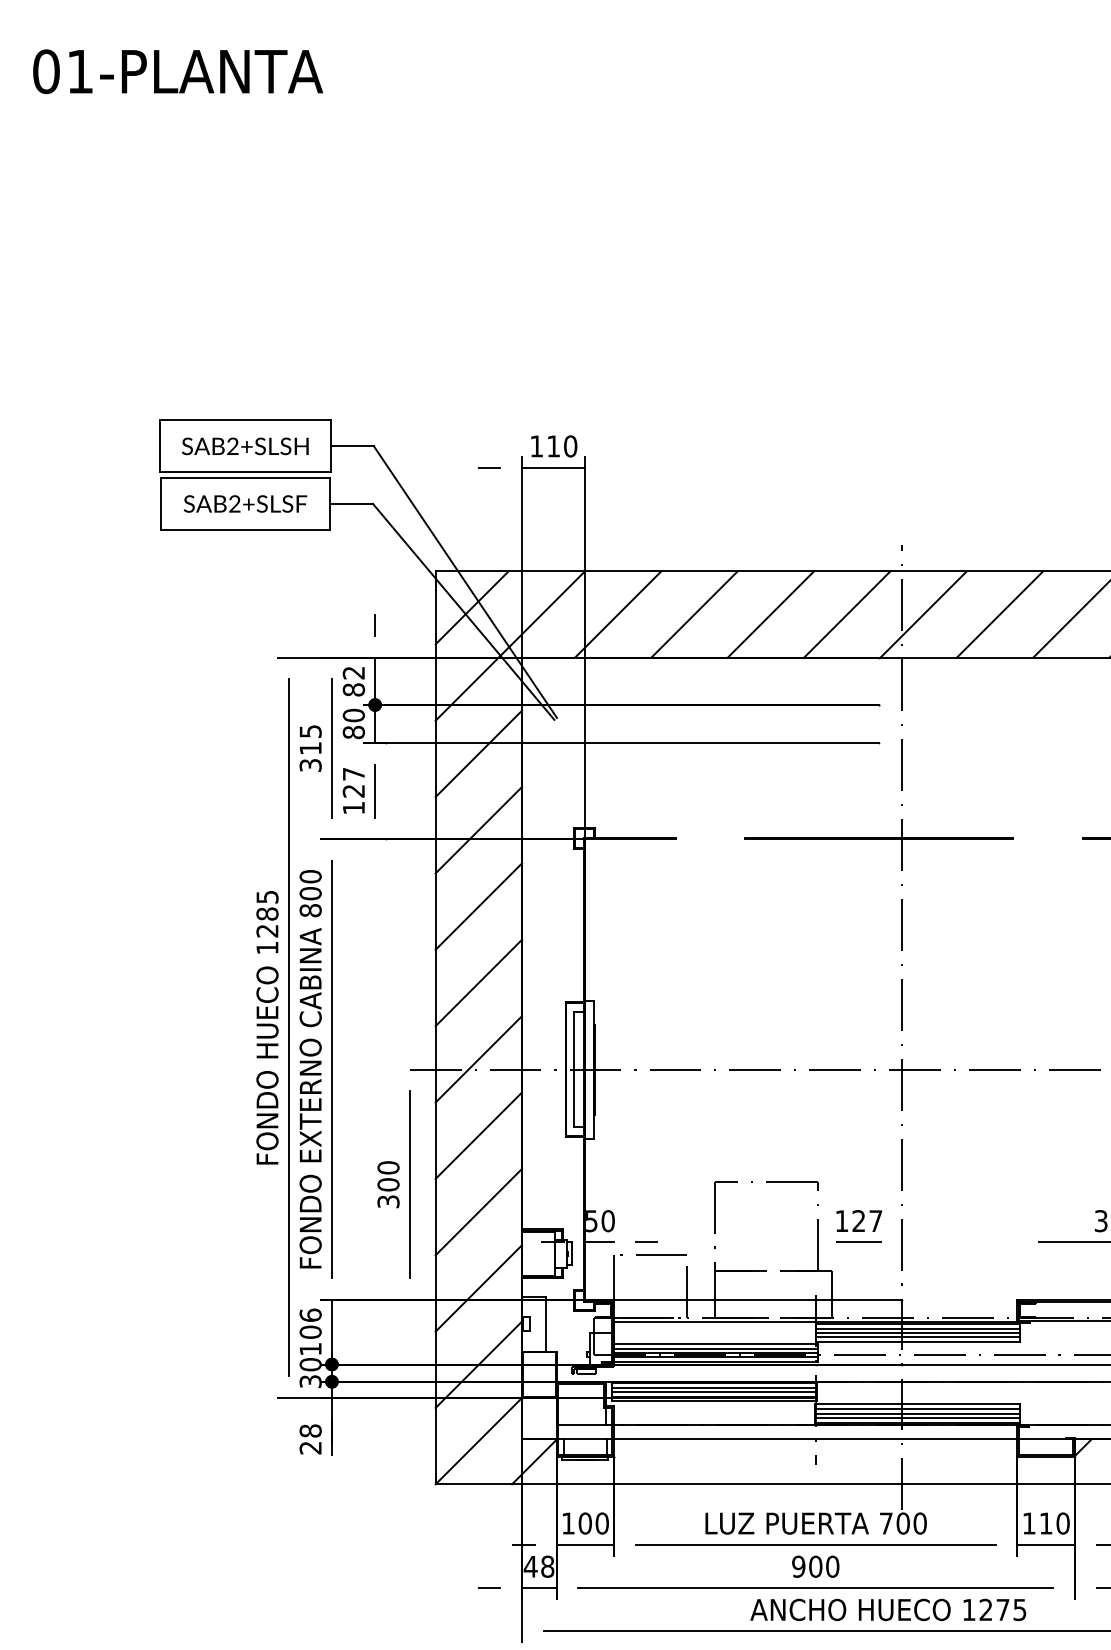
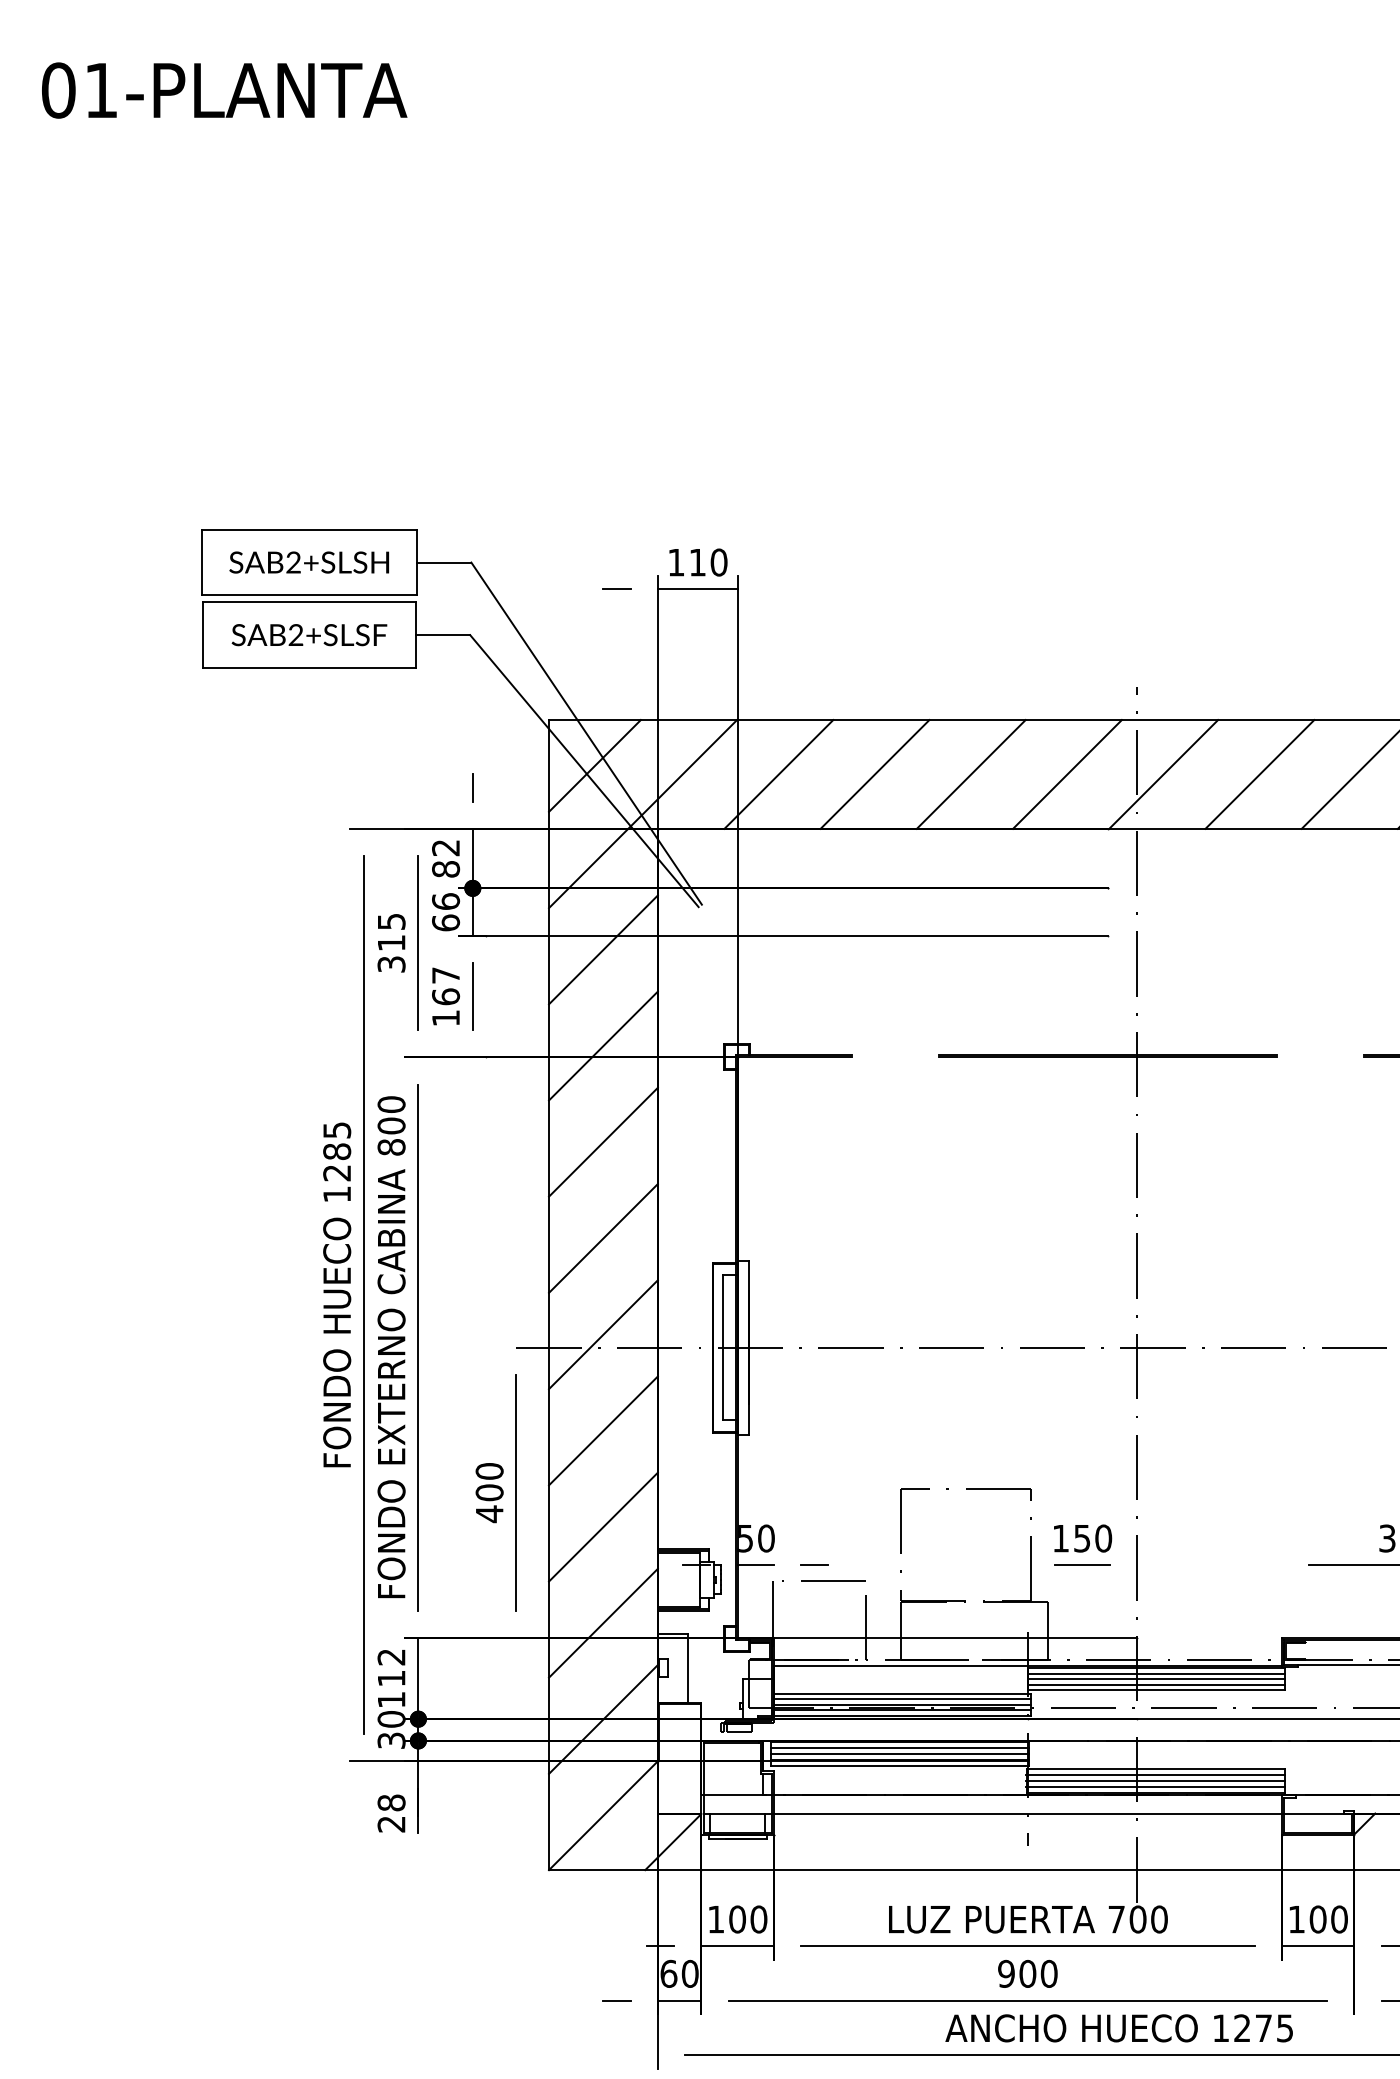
text: (353, 724) -> (445, 912), 80 -> 66
text: (354, 790) -> (446, 996), 127 -> 167
text: (388, 1202) -> (489, 1514), 300 -> 400
text: (867, 1221) -> (1093, 1538), 127 -> 150
text: (310, 1323) -> (391, 1667), 106 -> 112
text: (1045, 1523) -> (1317, 1919), 110 -> 100
text: (539, 1566) -> (679, 1973), 48 -> 60

